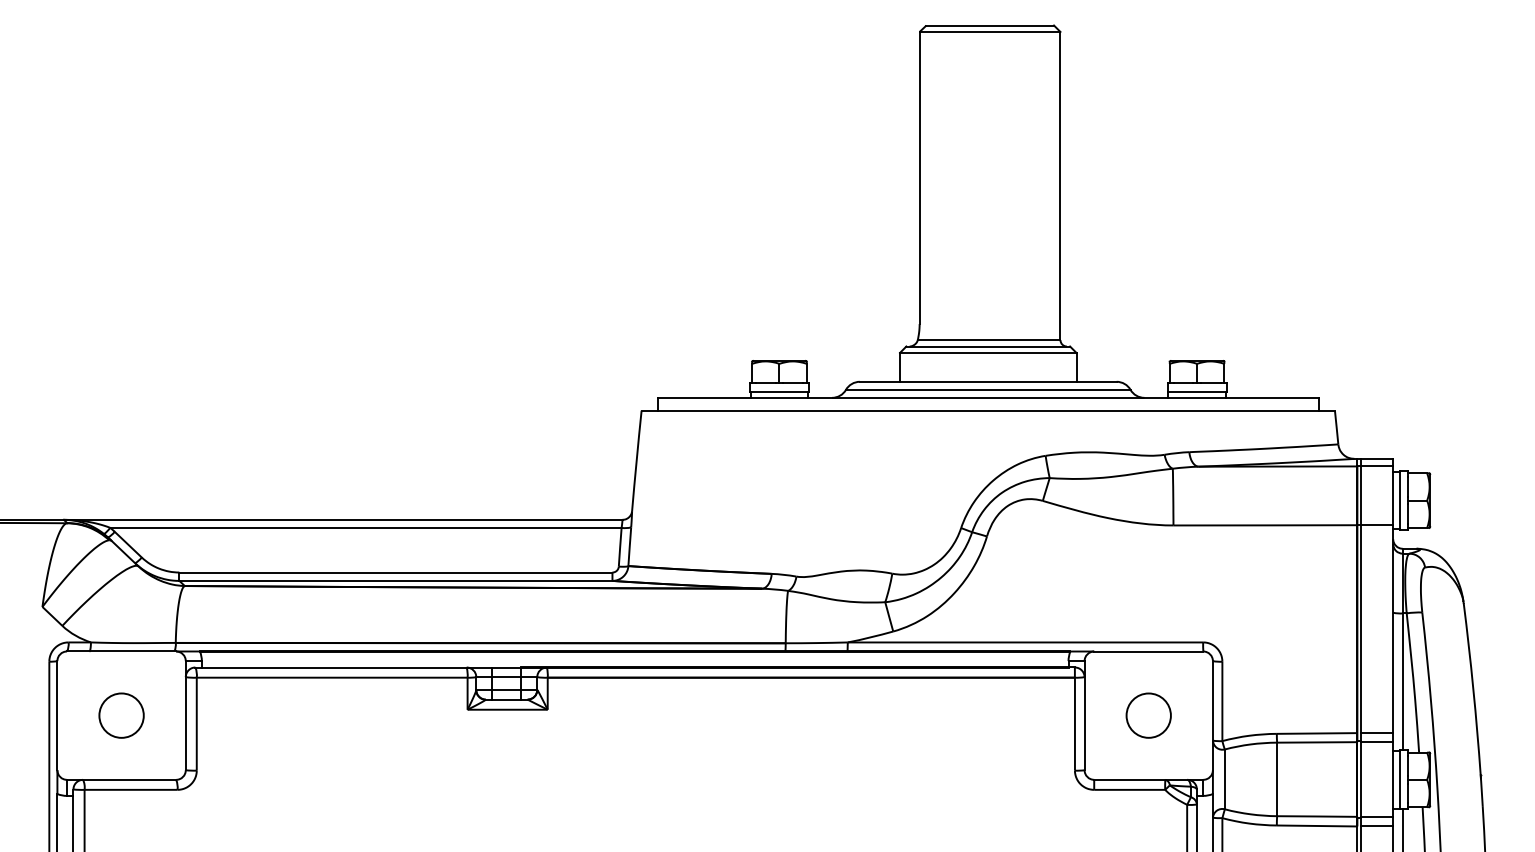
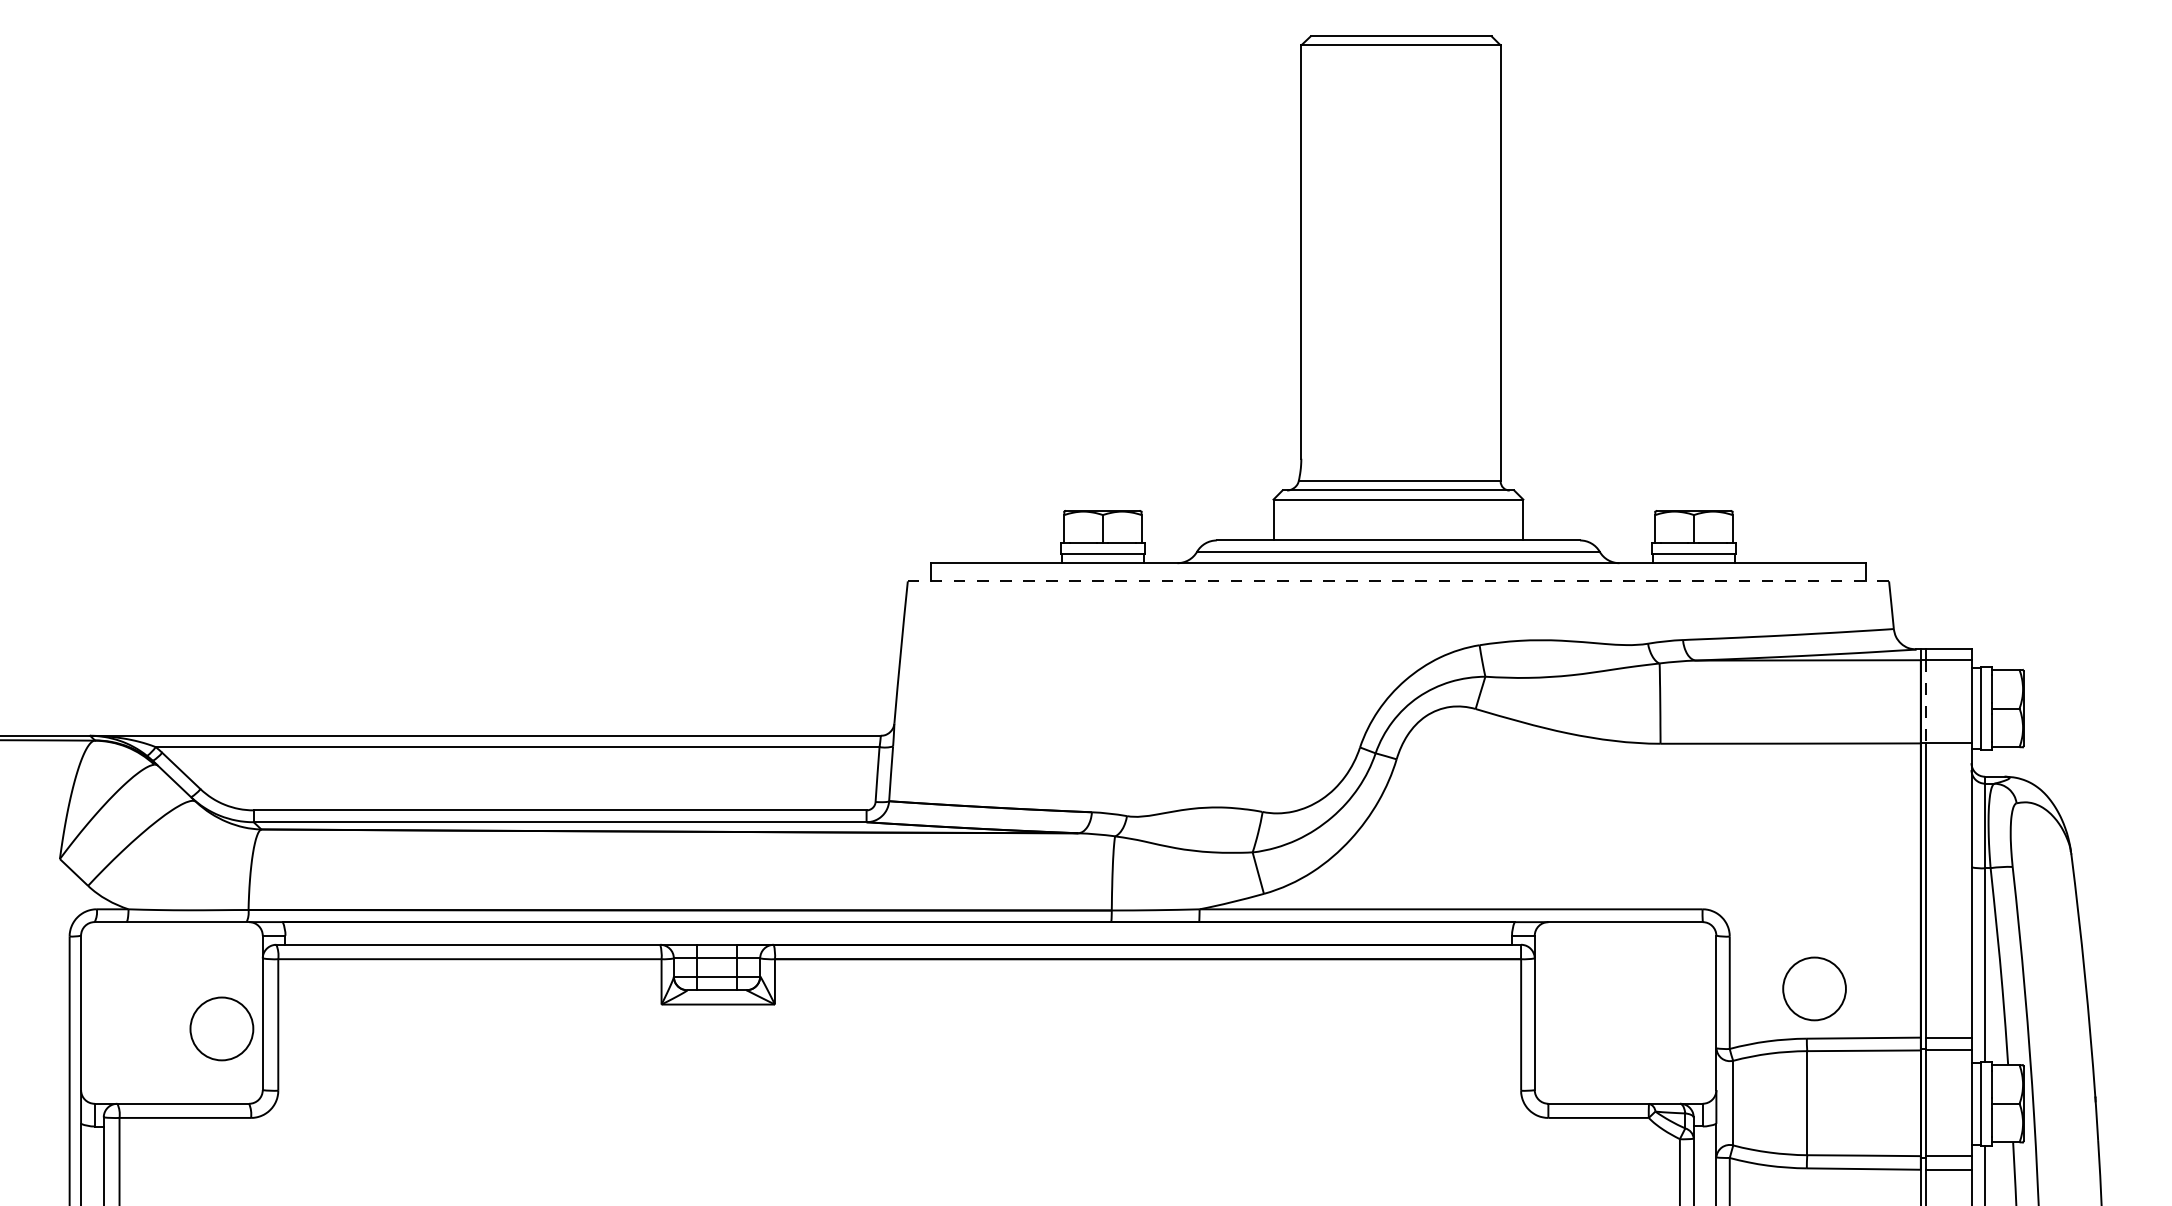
line: (988, 410) -> (1398, 581), solid -> dashed
line: (1361, 495) -> (1926, 701), solid -> dashed
circle: (121, 715) -> (221, 1028), moved
circle: (1148, 715) -> (1814, 988), moved

